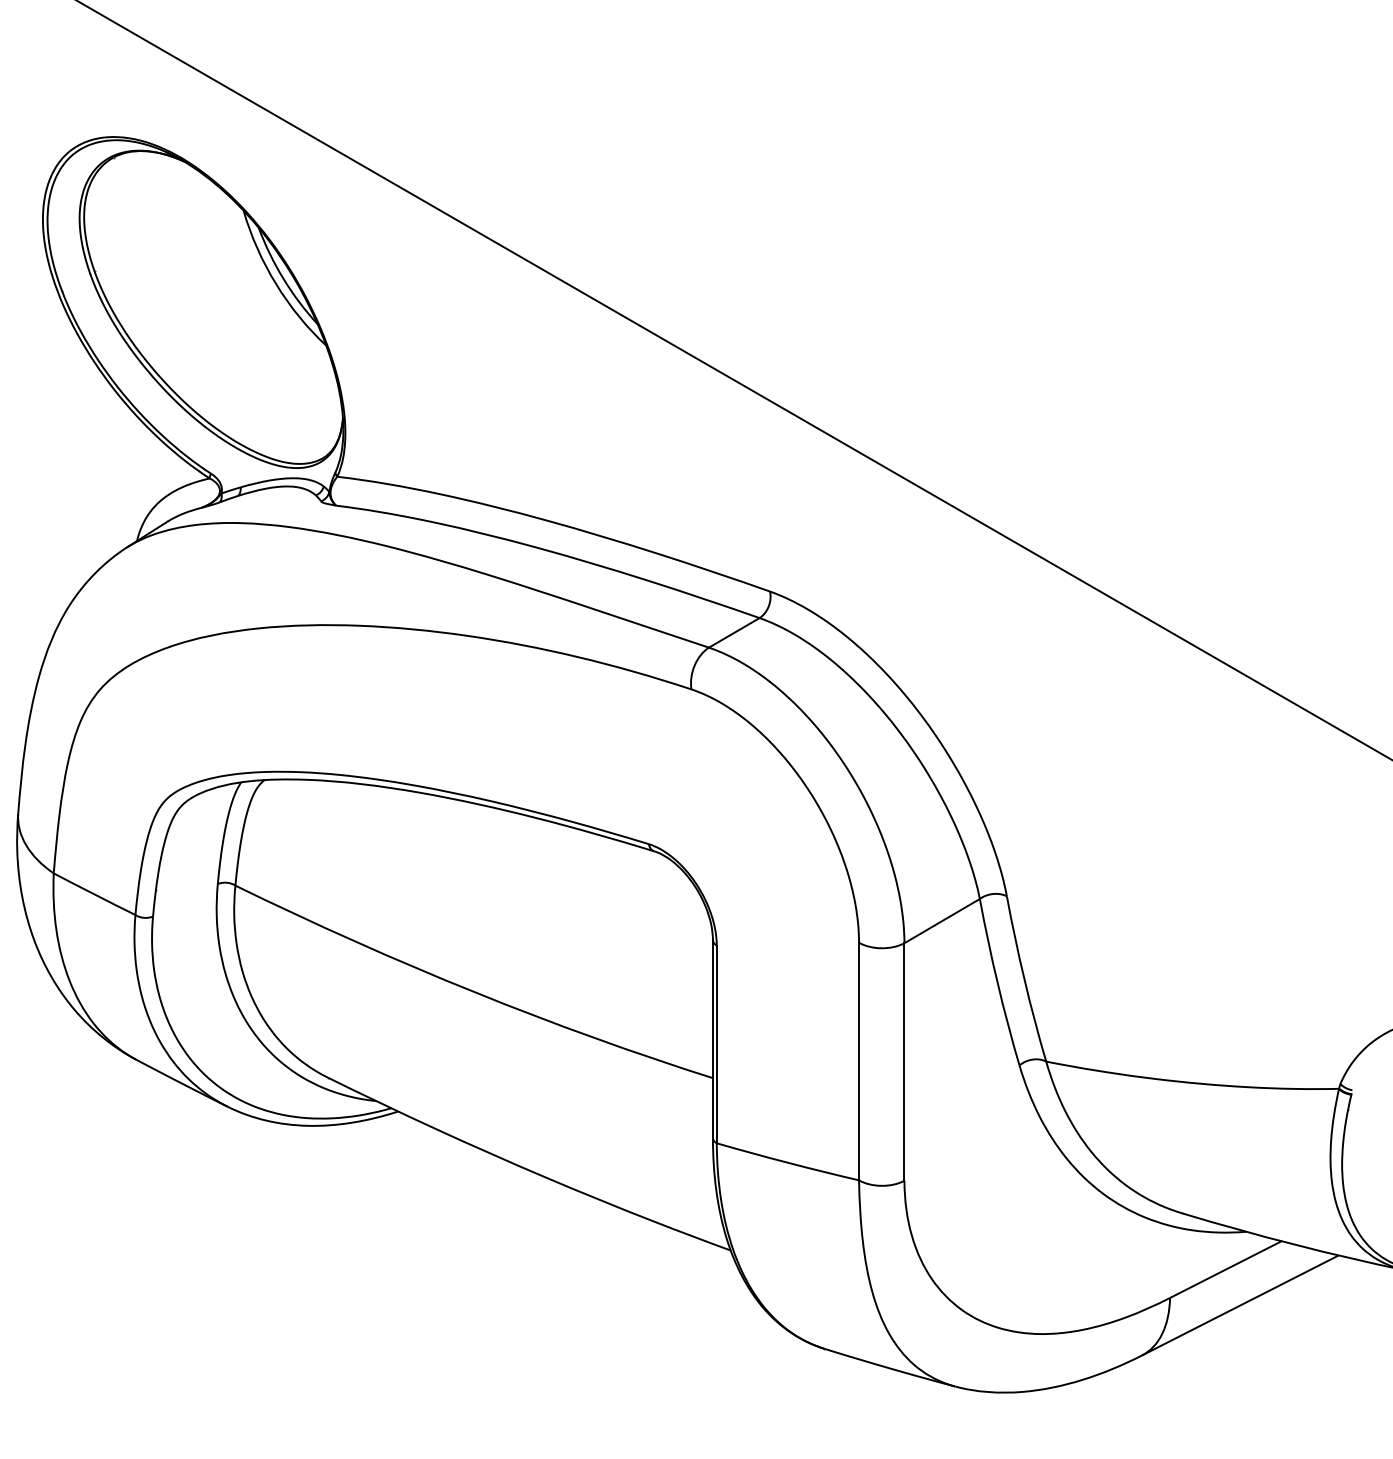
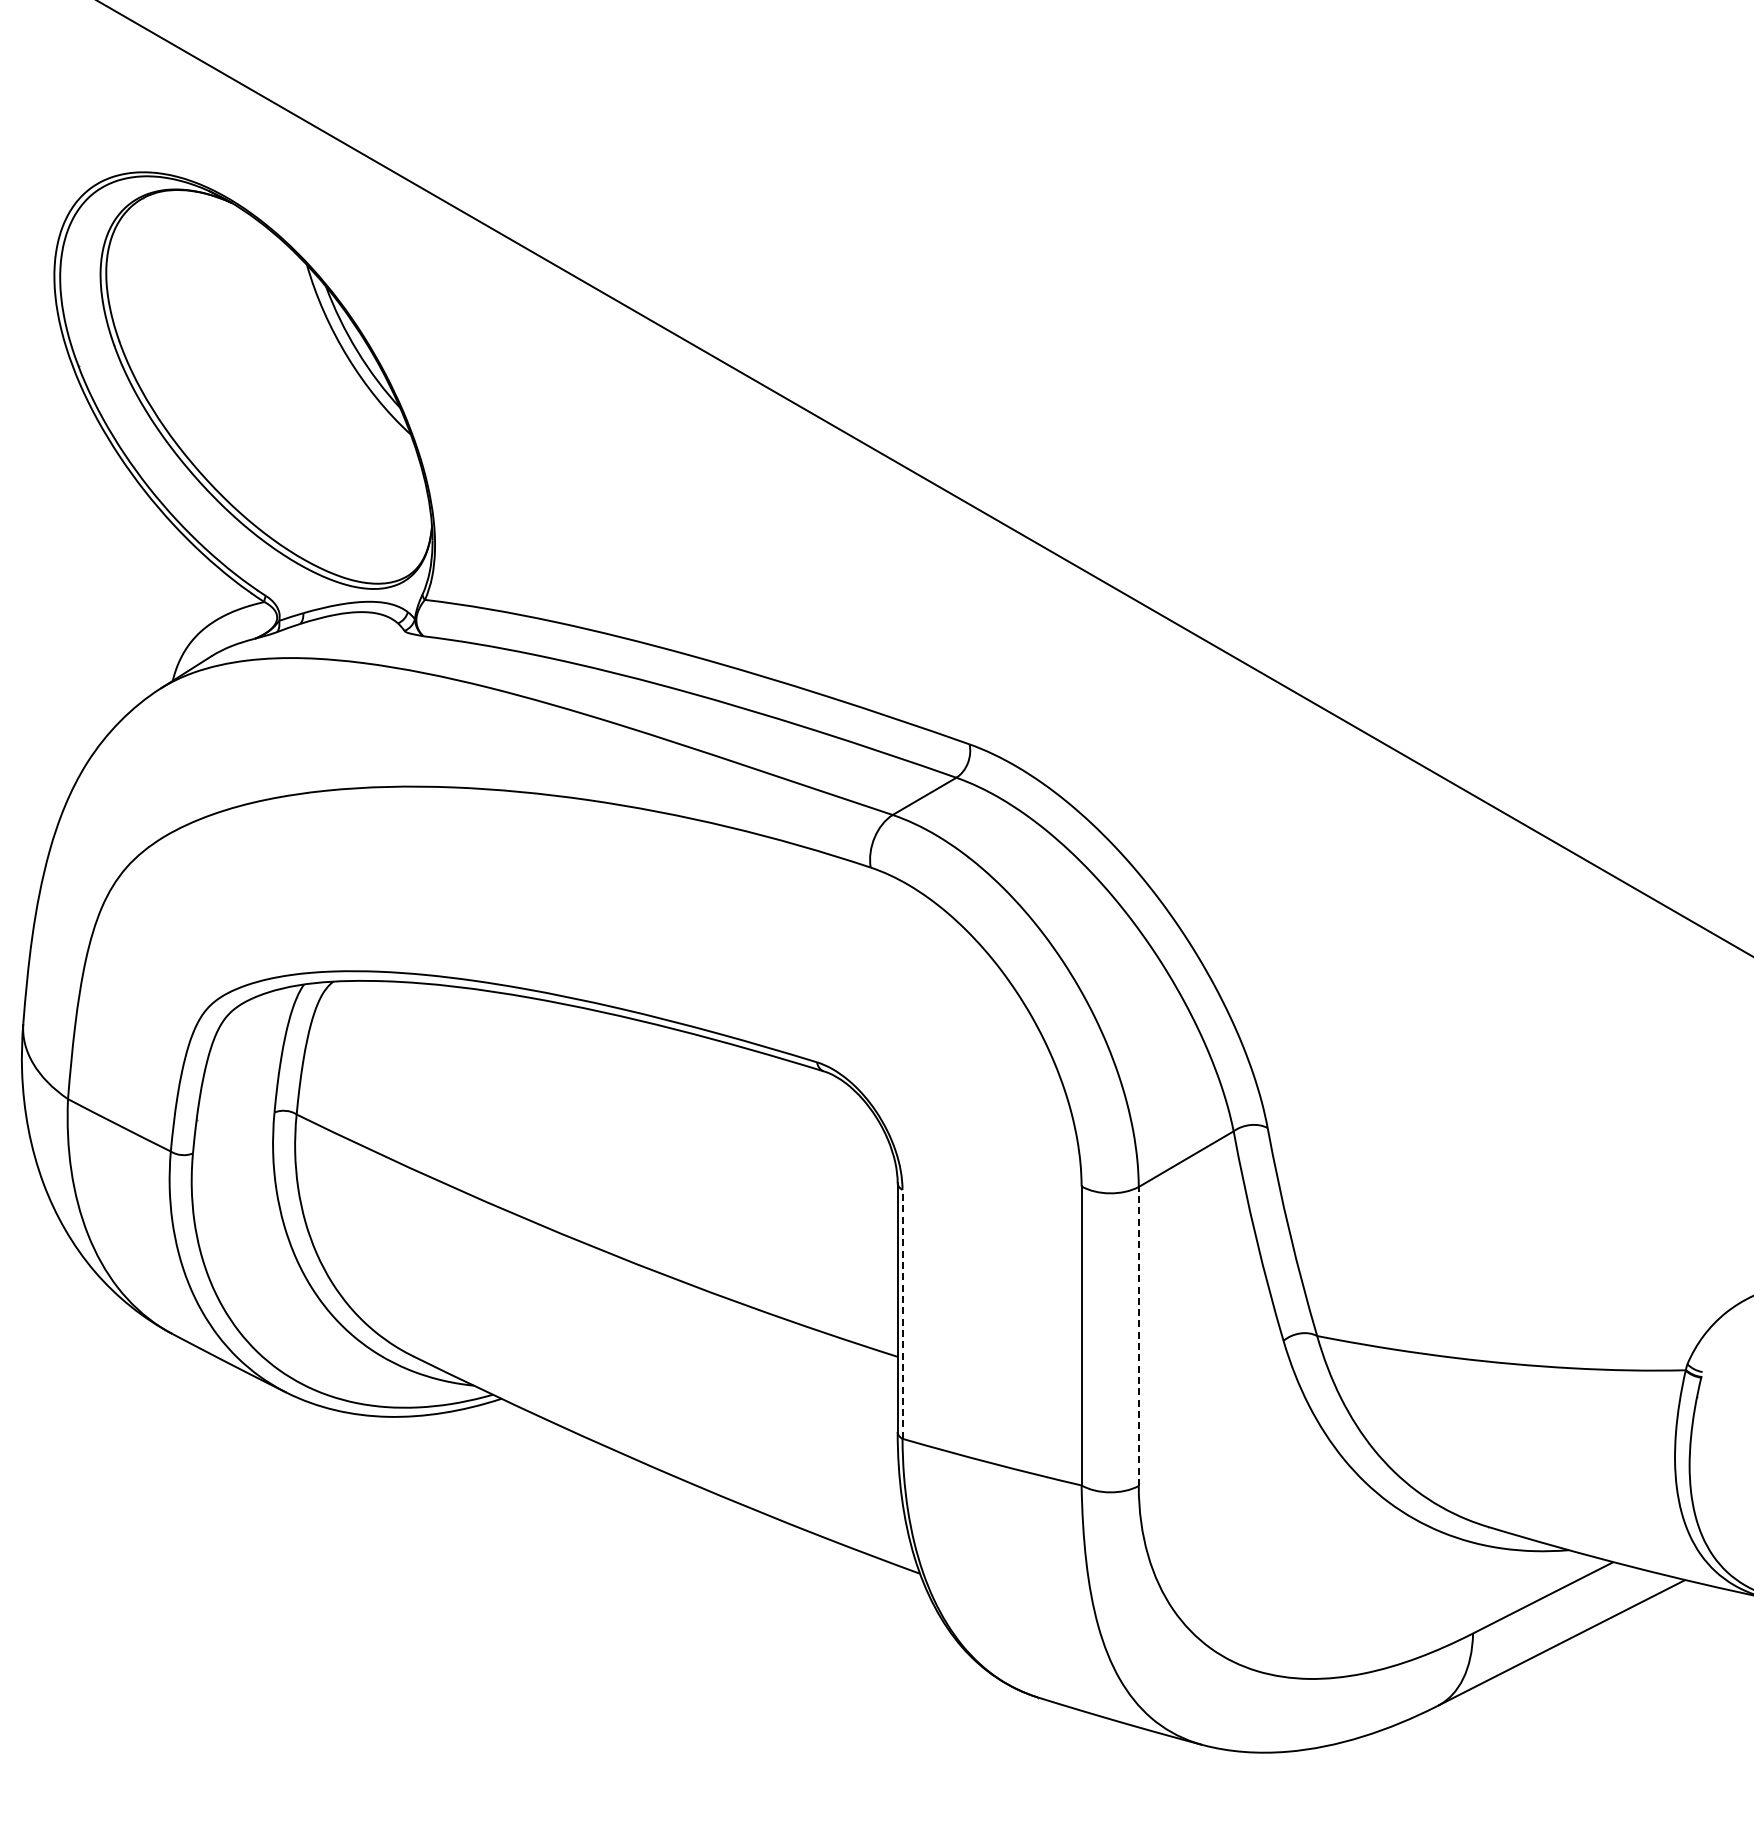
line: (716, 1043) -> (902, 1313), solid -> dashed
line: (904, 1061) -> (1138, 1336), solid -> dashed

